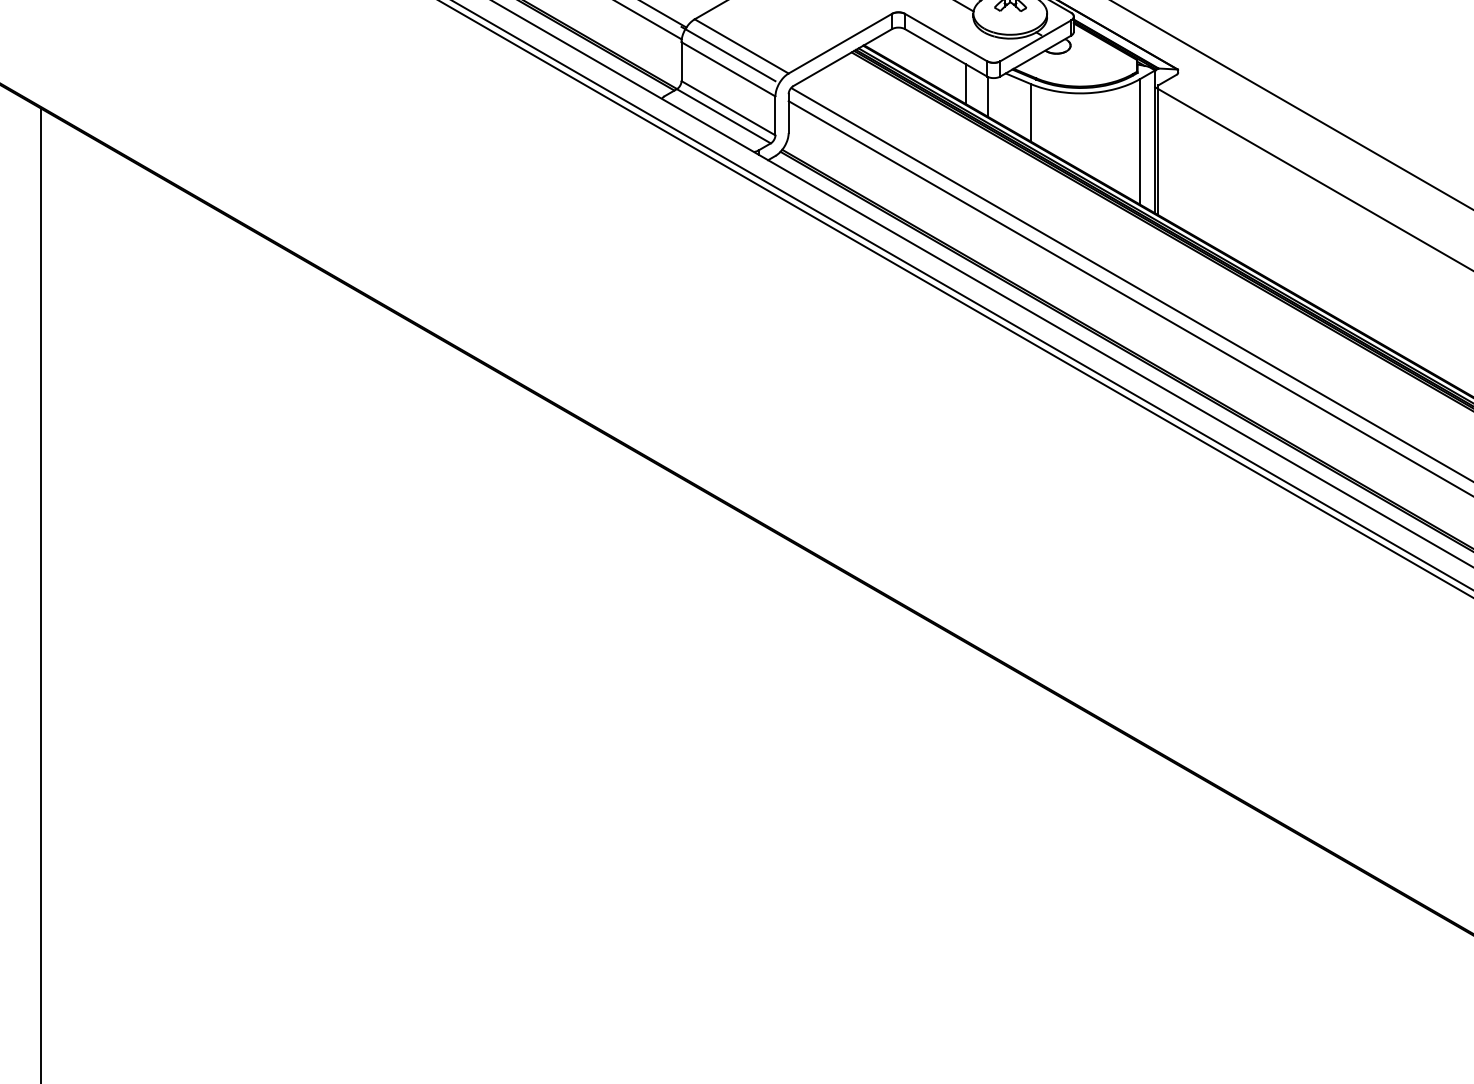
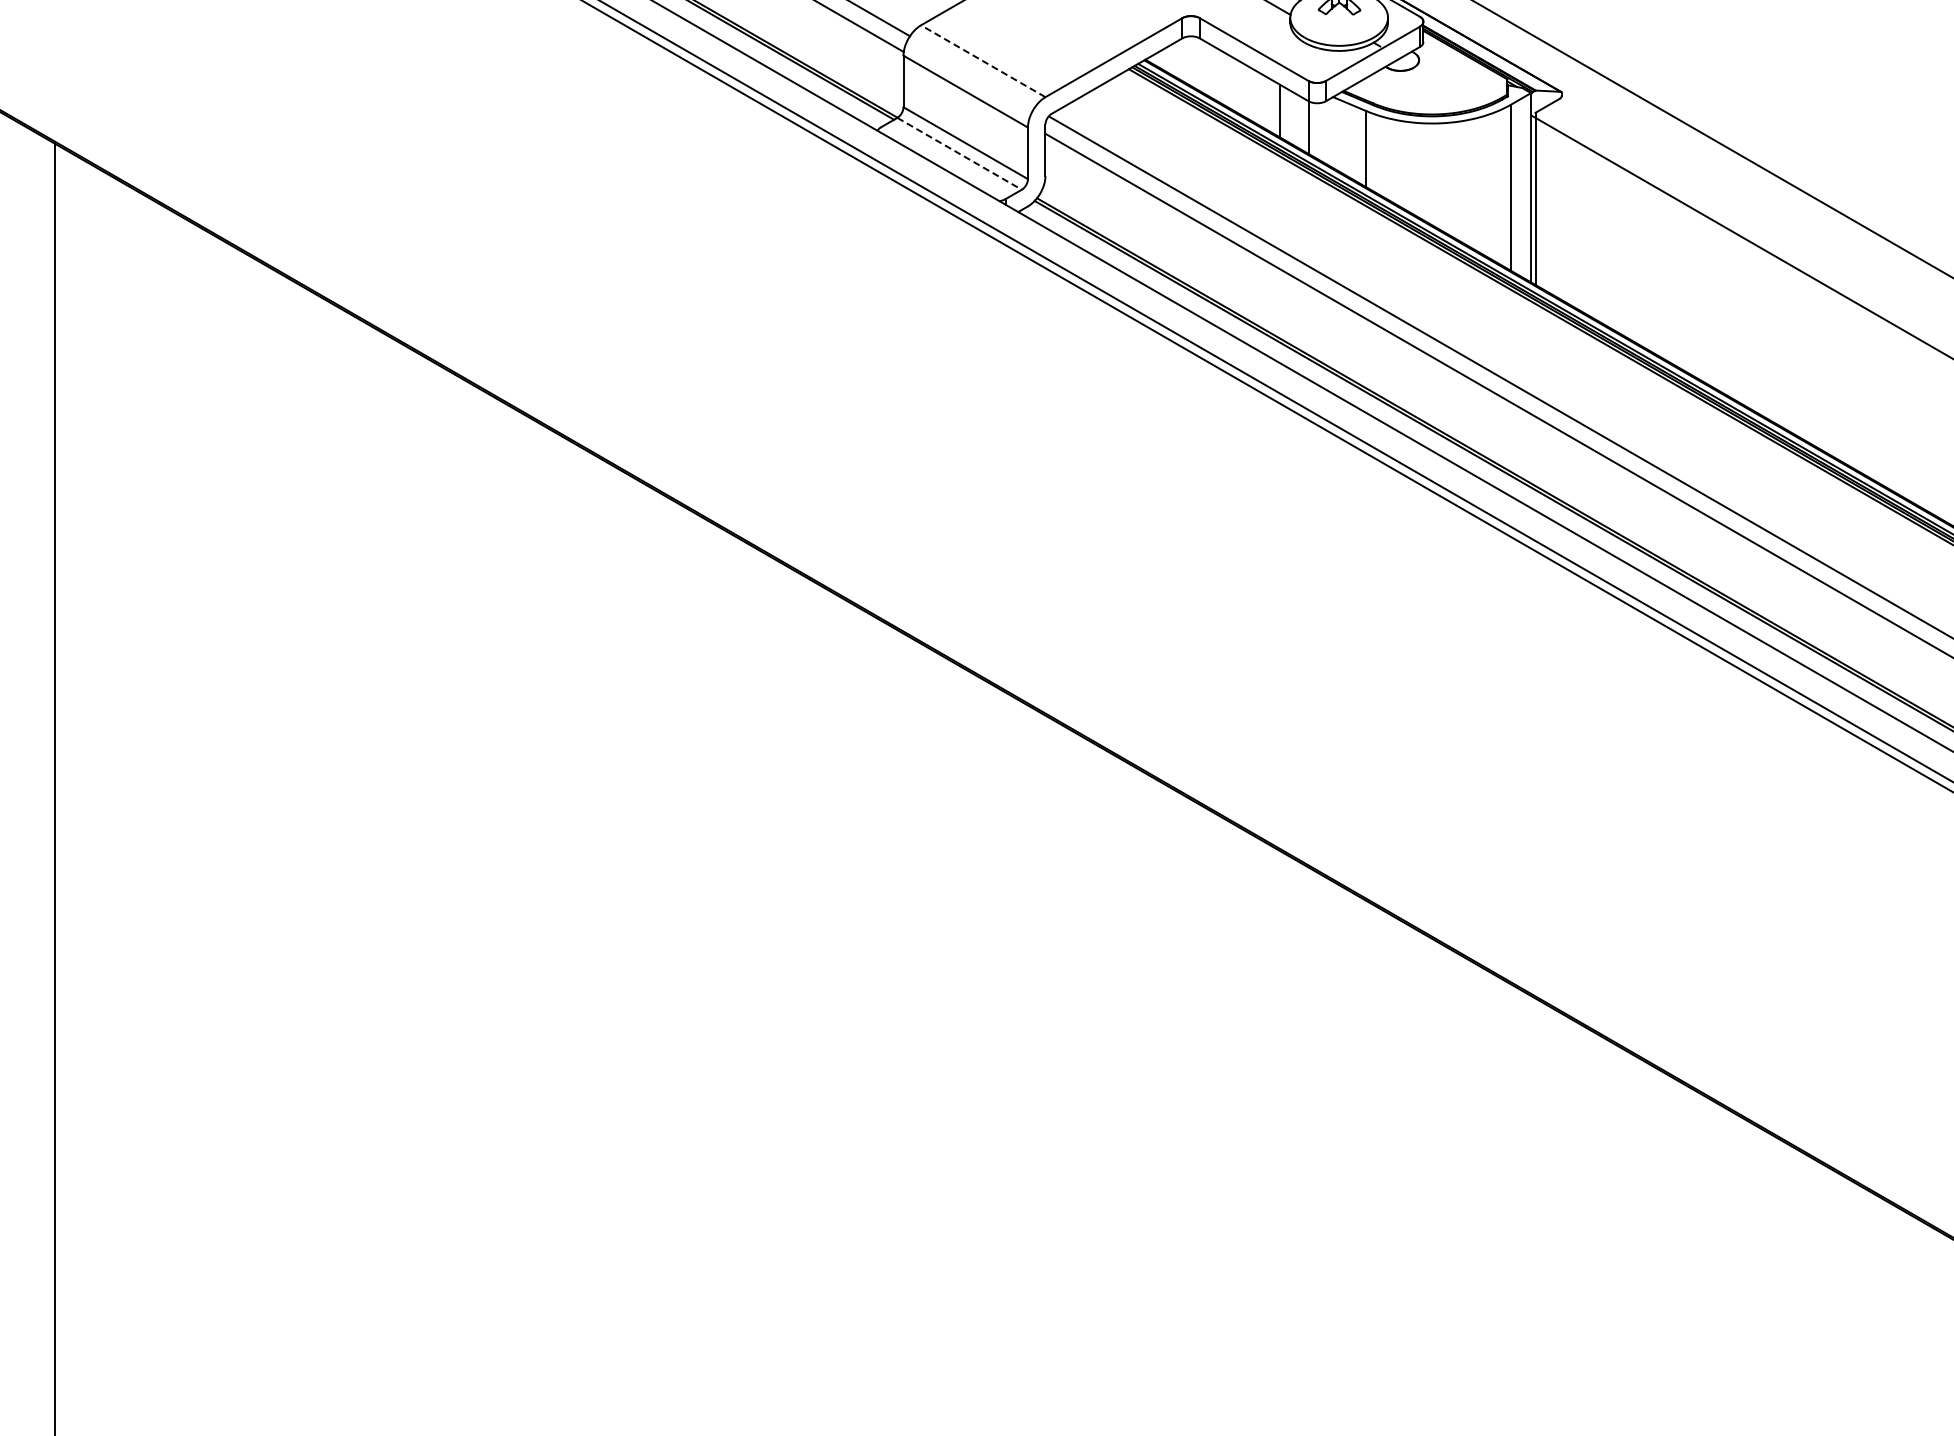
line: (741, 46) -> (983, 61), solid -> dashed
line: (728, 54) -> (965, 71), removed
line: (723, 116) -> (959, 153), solid -> dashed

